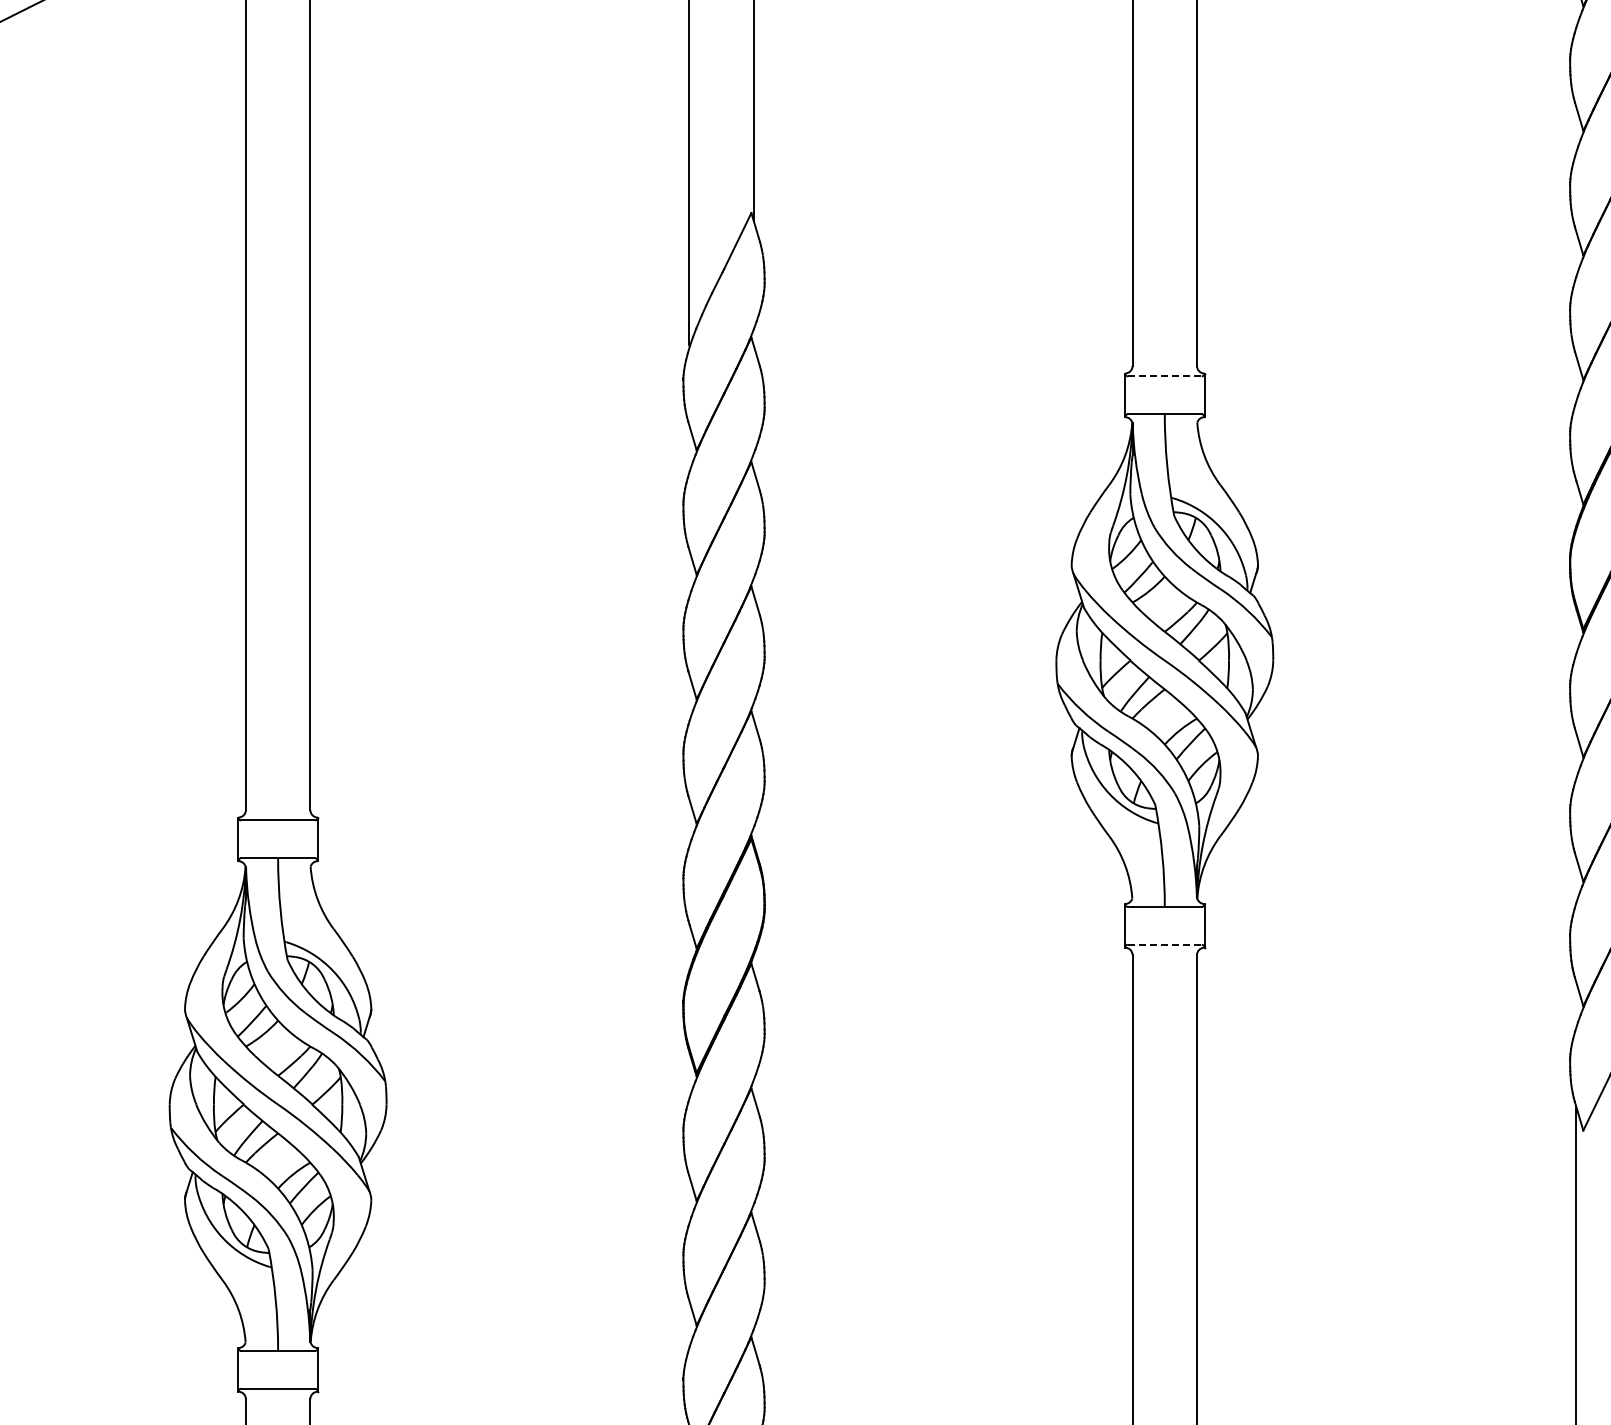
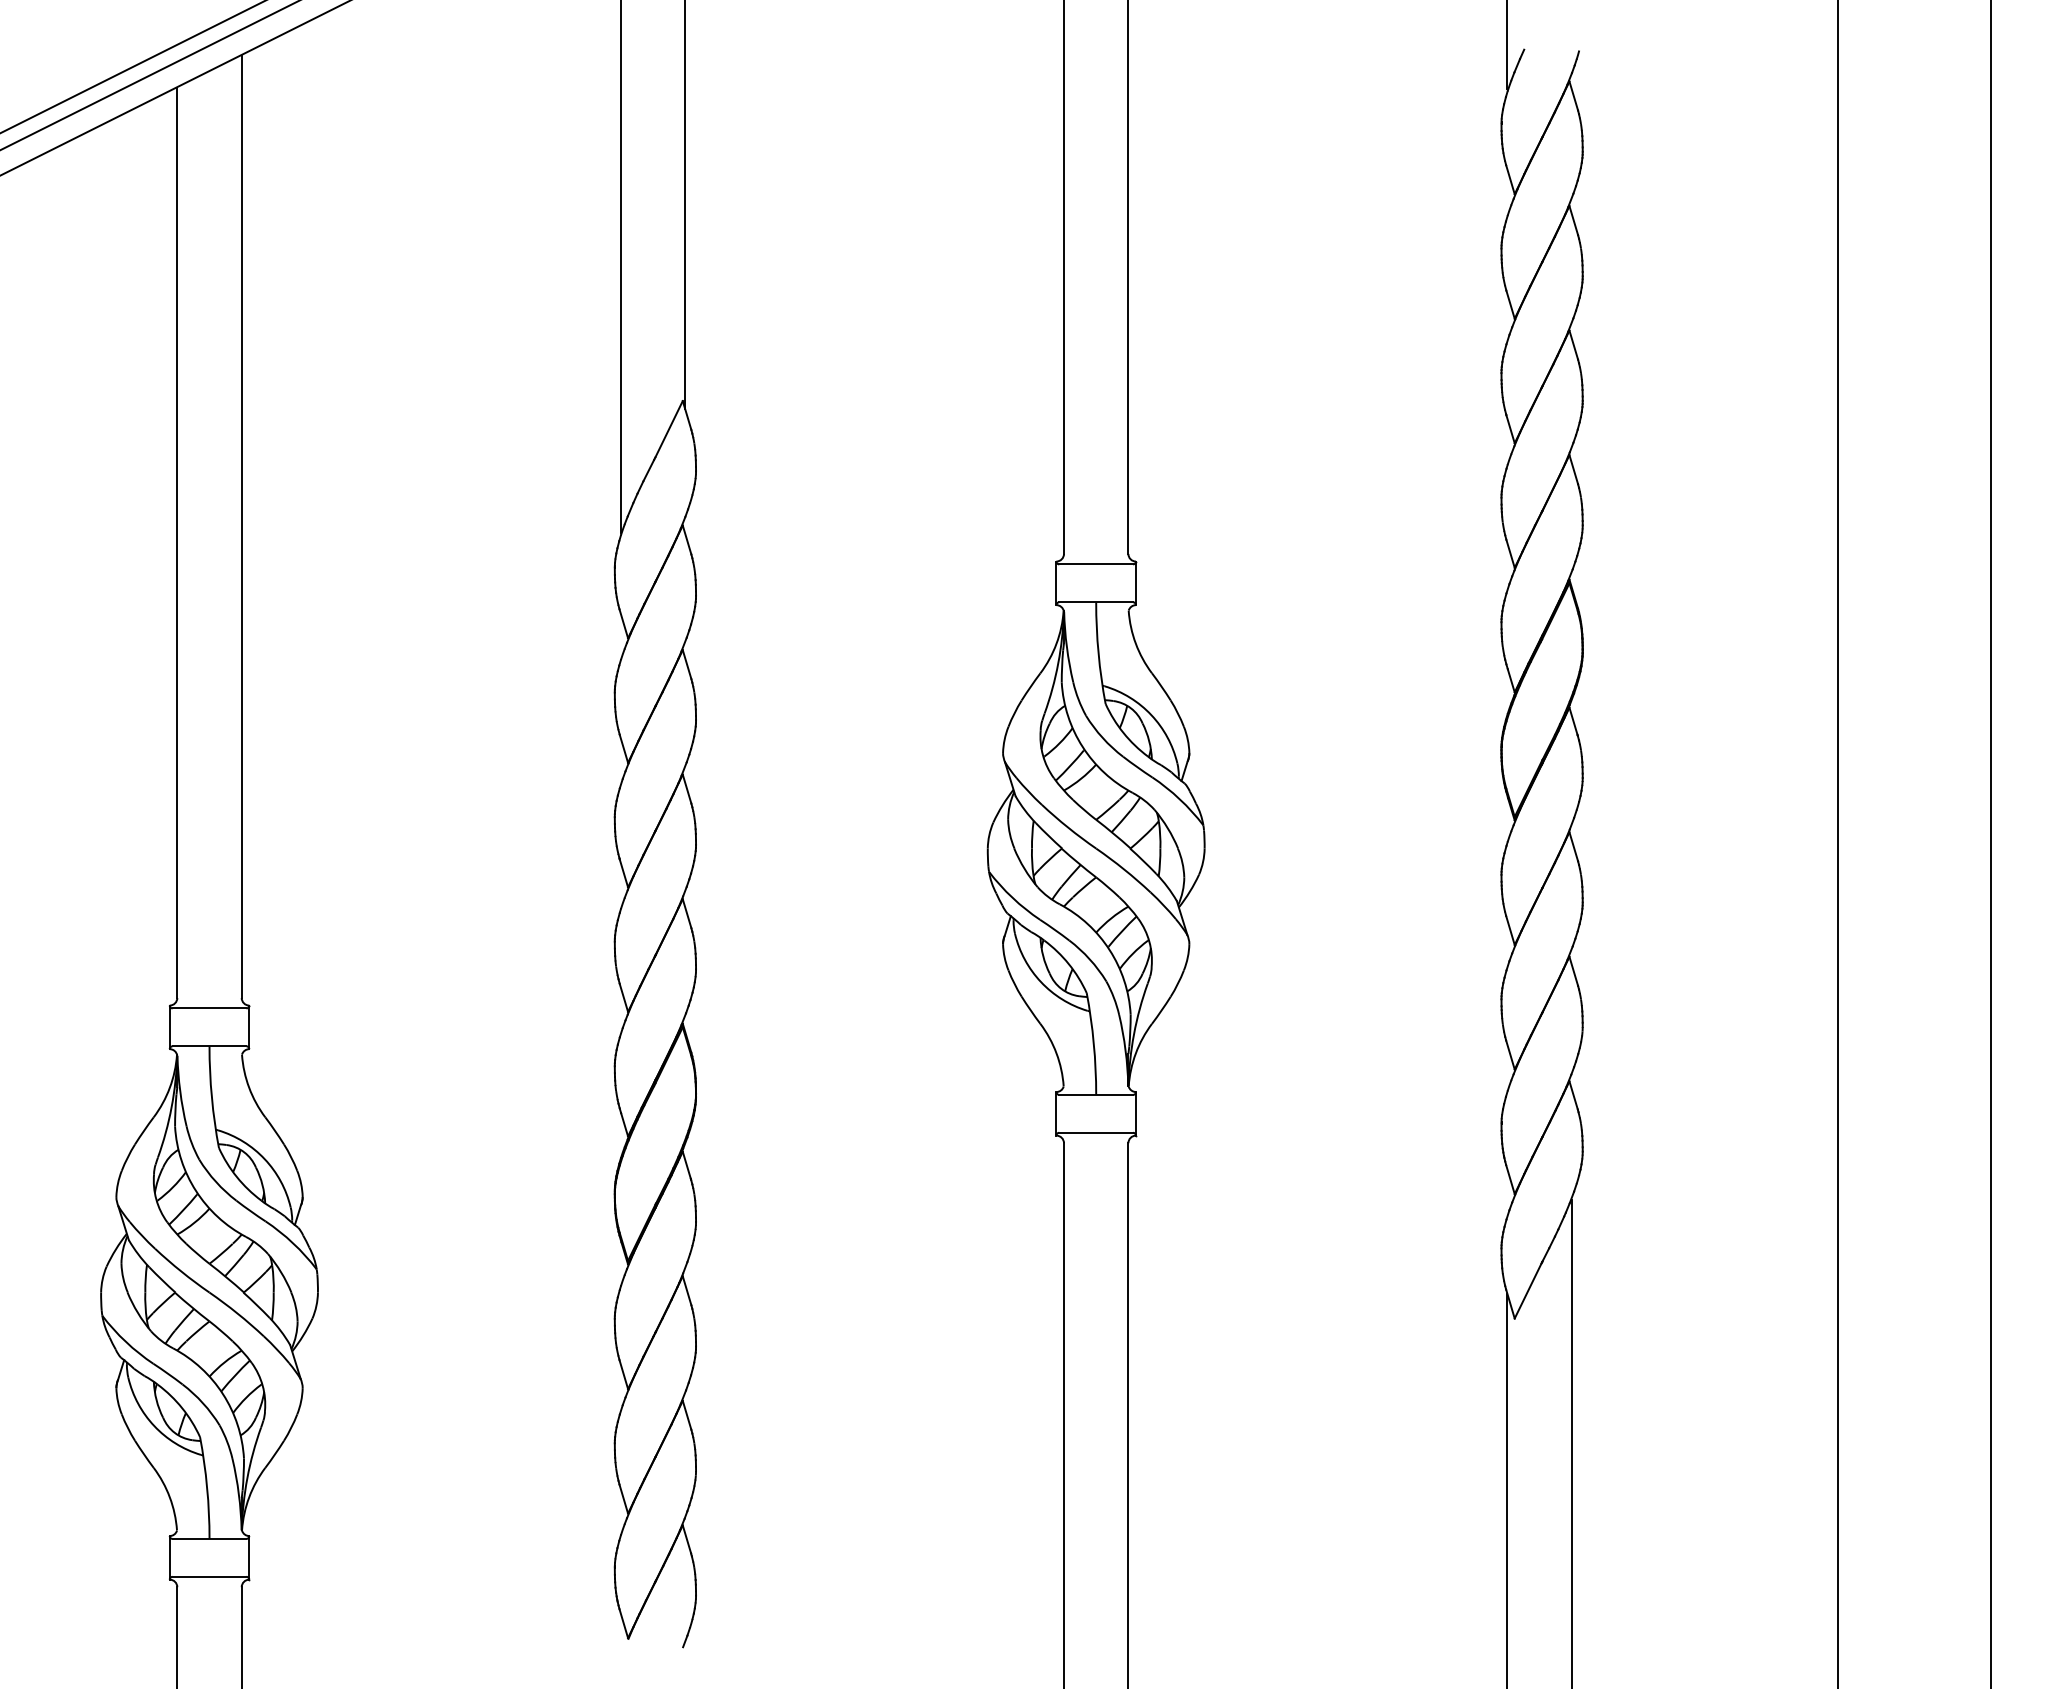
line: (1165, 376) -> (1096, 564), dashed -> solid
line: (1165, 944) -> (1096, 1132), dashed -> solid

